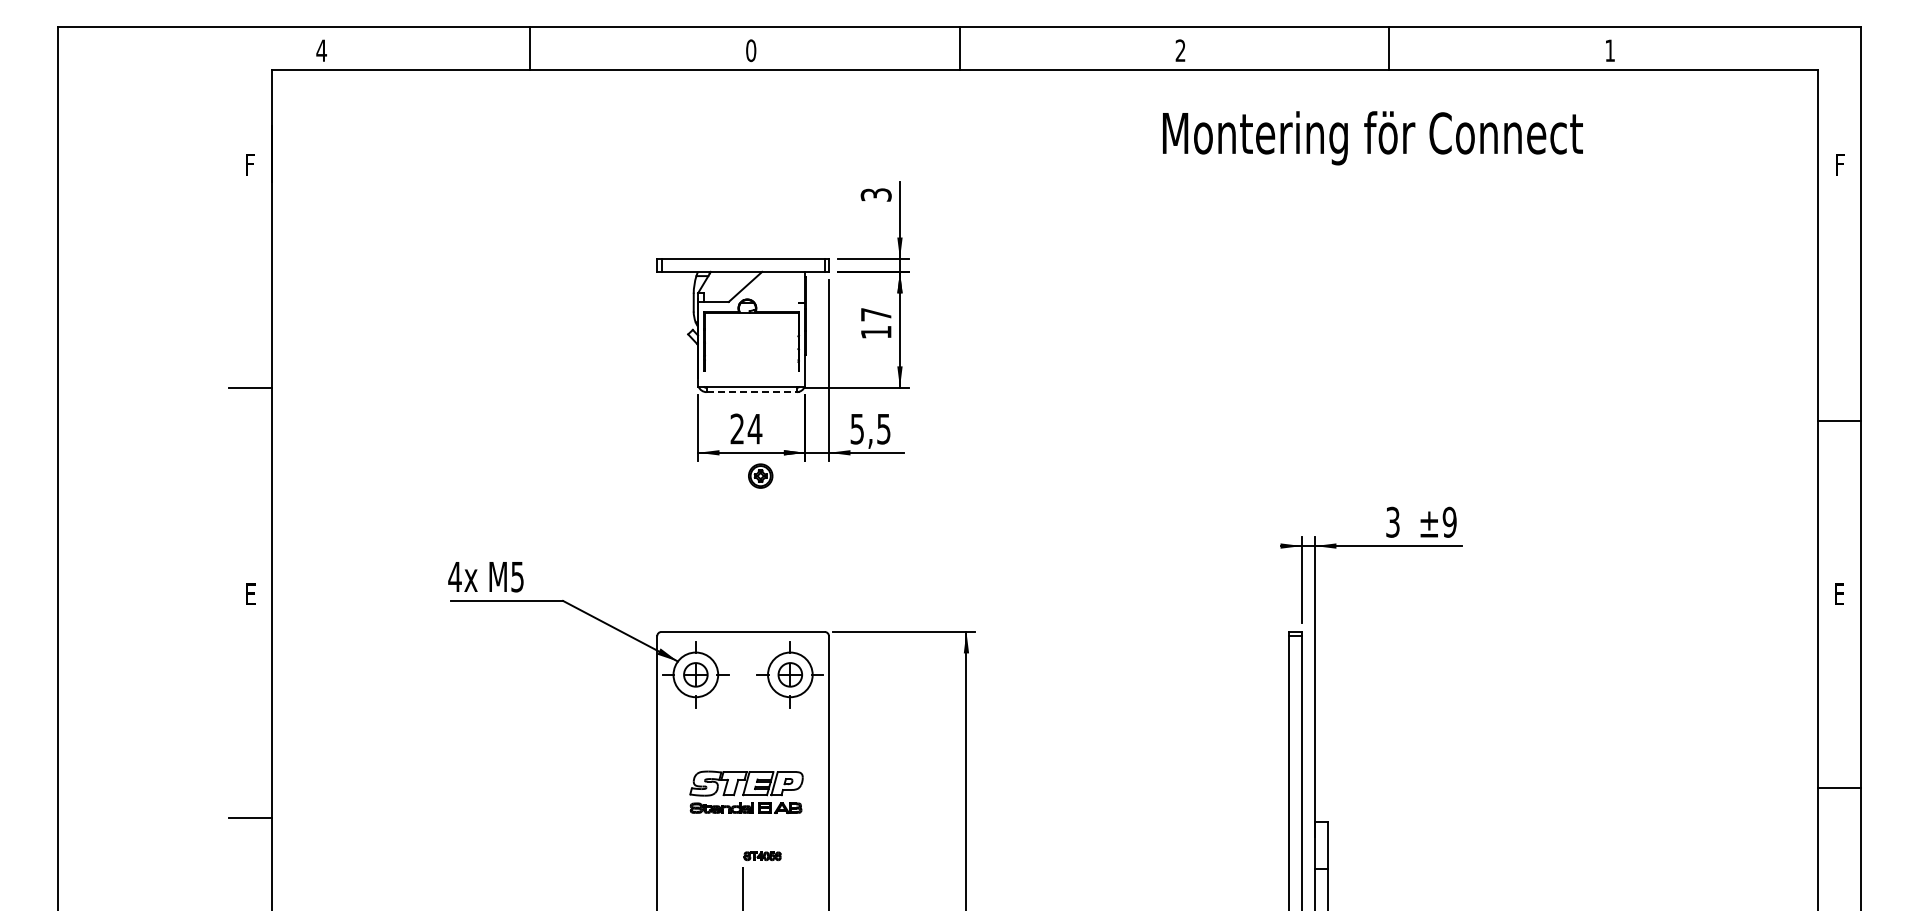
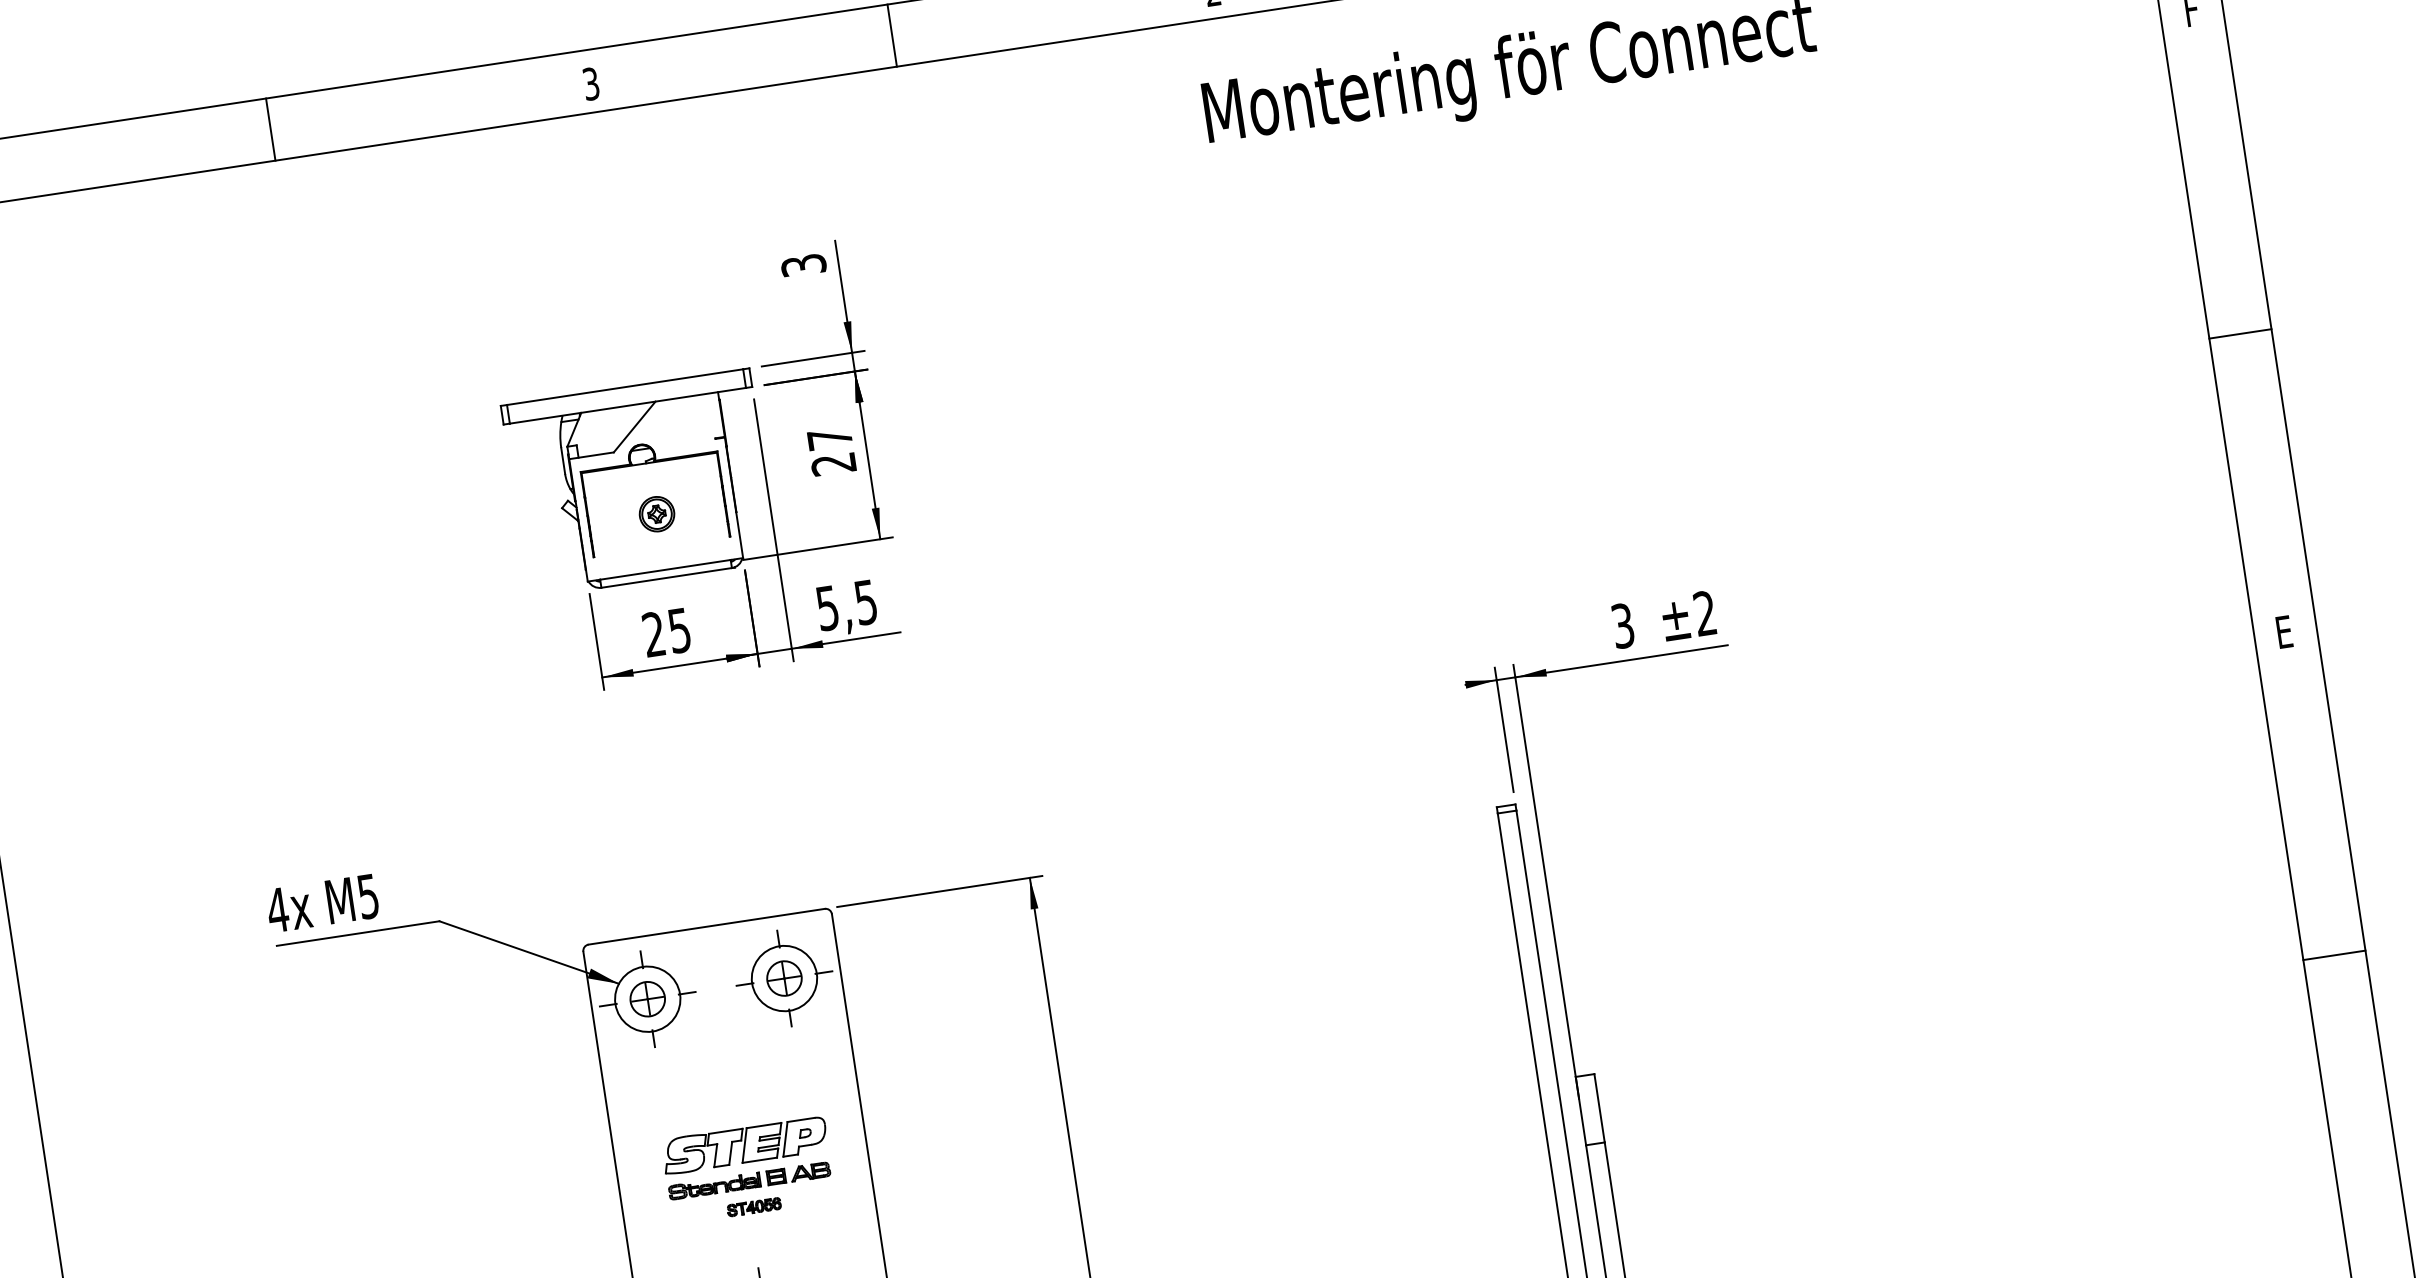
text: (751, 50) -> (591, 83), 0 -> 3
text: (875, 332) -> (832, 464), 17 -> 27
line: (752, 392) -> (667, 578), dashed -> solid
line: (1839, 421) -> (2239, 334), moved
text: (754, 429) -> (678, 631), 24 -> 25
part: (760, 475) -> (656, 513), moved
text: (1449, 522) -> (1704, 613), ±9 -> ±2
line: (1839, 787) -> (2333, 955), moved
part: (762, 856) -> (754, 1207), moved

